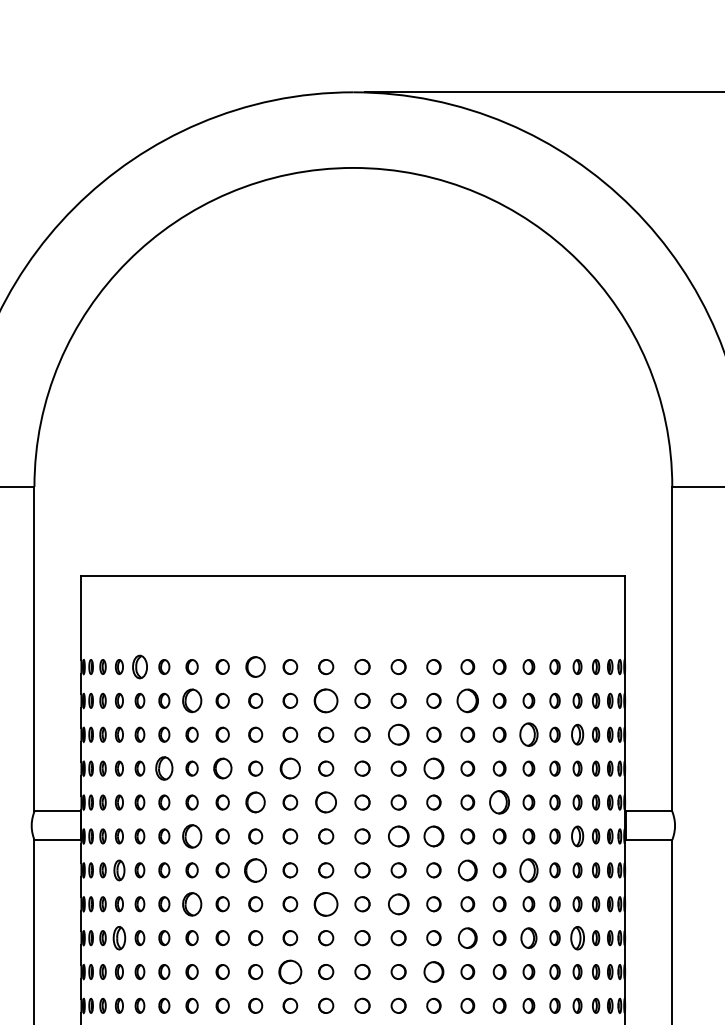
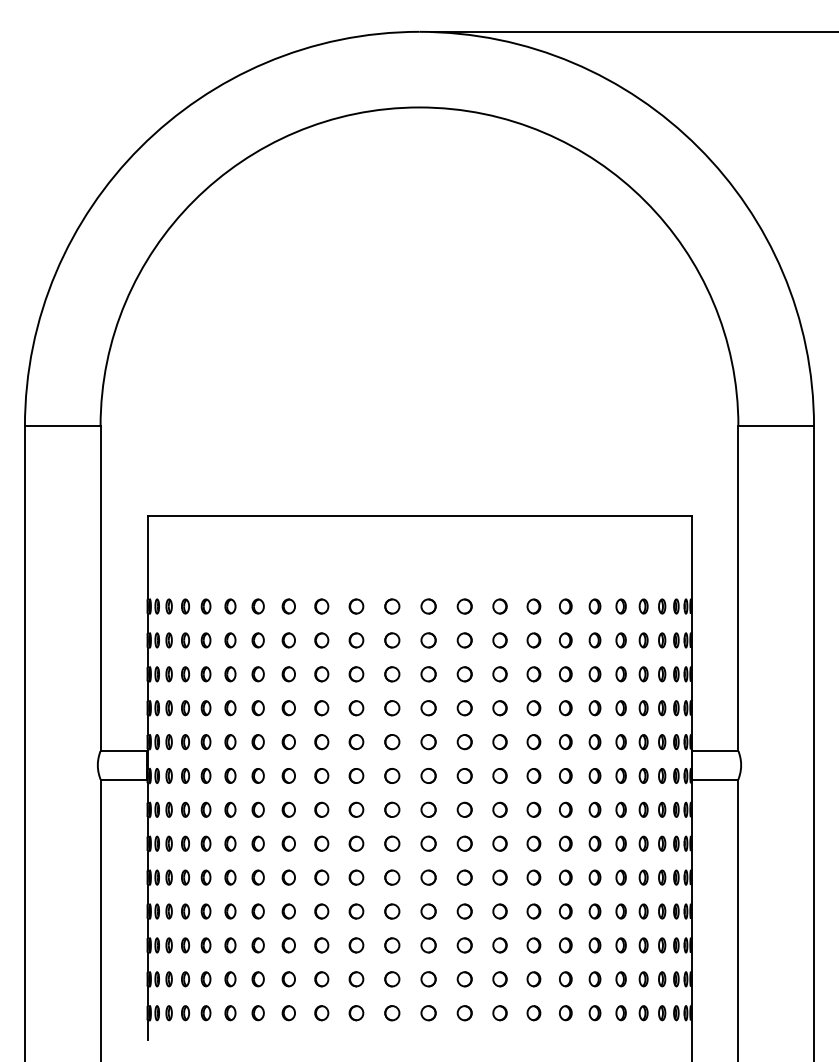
part: (139, 666) -> (205, 606), size x0.62
part: (255, 666) -> (321, 606), size x0.71
part: (191, 700) -> (257, 640), size x0.62
circle: (326, 700) -> (392, 640), size x0.62
part: (467, 700) -> (533, 640), size x0.62
circle: (398, 734) -> (464, 674), size x0.71
part: (528, 734) -> (594, 674), size x0.62
part: (577, 734) -> (643, 674), size x0.71
part: (164, 768) -> (230, 708), size x0.62
part: (222, 768) -> (288, 708), size x0.71
part: (290, 768) -> (356, 708), size x0.71
part: (433, 768) -> (499, 708), size x0.71
part: (255, 802) -> (321, 742), size x0.71
circle: (326, 802) -> (392, 742), size x0.71
part: (499, 802) -> (565, 742), size x0.62
part: (191, 835) -> (257, 775), size x0.62
circle: (398, 835) -> (464, 775), size x0.71
part: (433, 835) -> (499, 775), size x0.71
part: (577, 835) -> (643, 775), size x0.71
part: (119, 869) -> (185, 809), size x0.71
part: (255, 869) -> (321, 809), size x0.62
part: (467, 869) -> (533, 809), size x0.71
part: (528, 869) -> (594, 809), size x0.62
part: (191, 903) -> (257, 843), size x0.62
circle: (326, 903) -> (392, 843), size x0.62
circle: (398, 903) -> (464, 843), size x0.71
part: (119, 937) -> (185, 877), size x0.62
part: (467, 937) -> (533, 877), size x0.71
part: (528, 937) -> (594, 877), size x0.71
part: (577, 937) -> (643, 877), size x0.62
part: (290, 971) -> (356, 911), size x0.62
part: (433, 971) -> (499, 911), size x0.71

